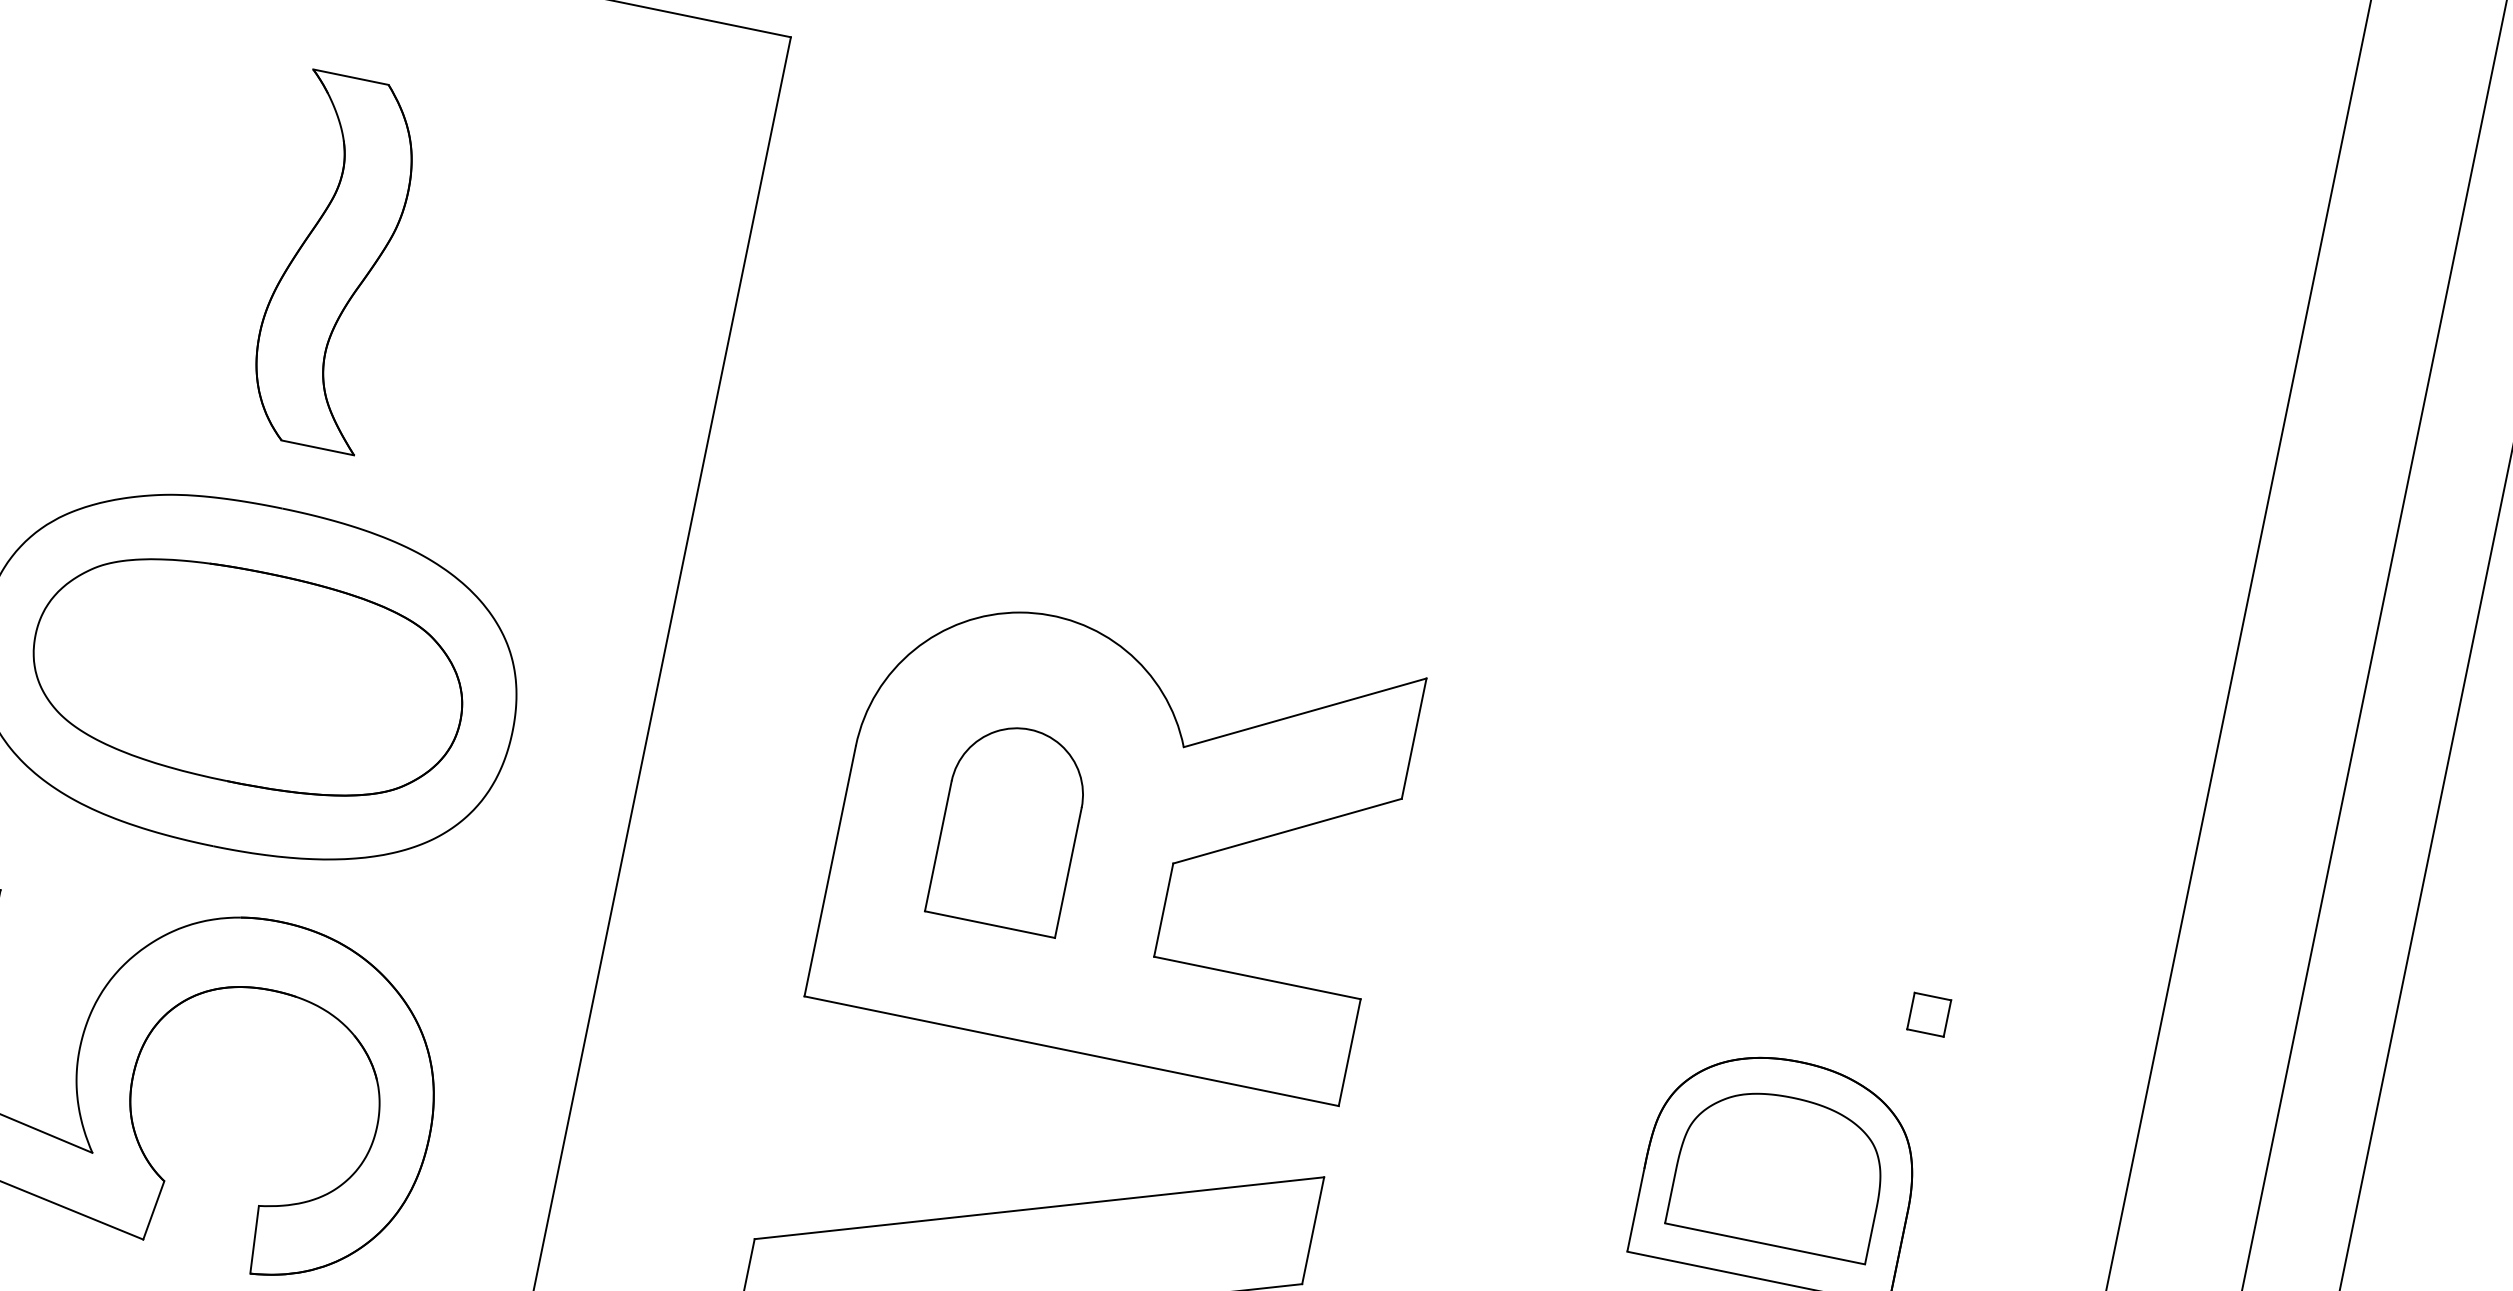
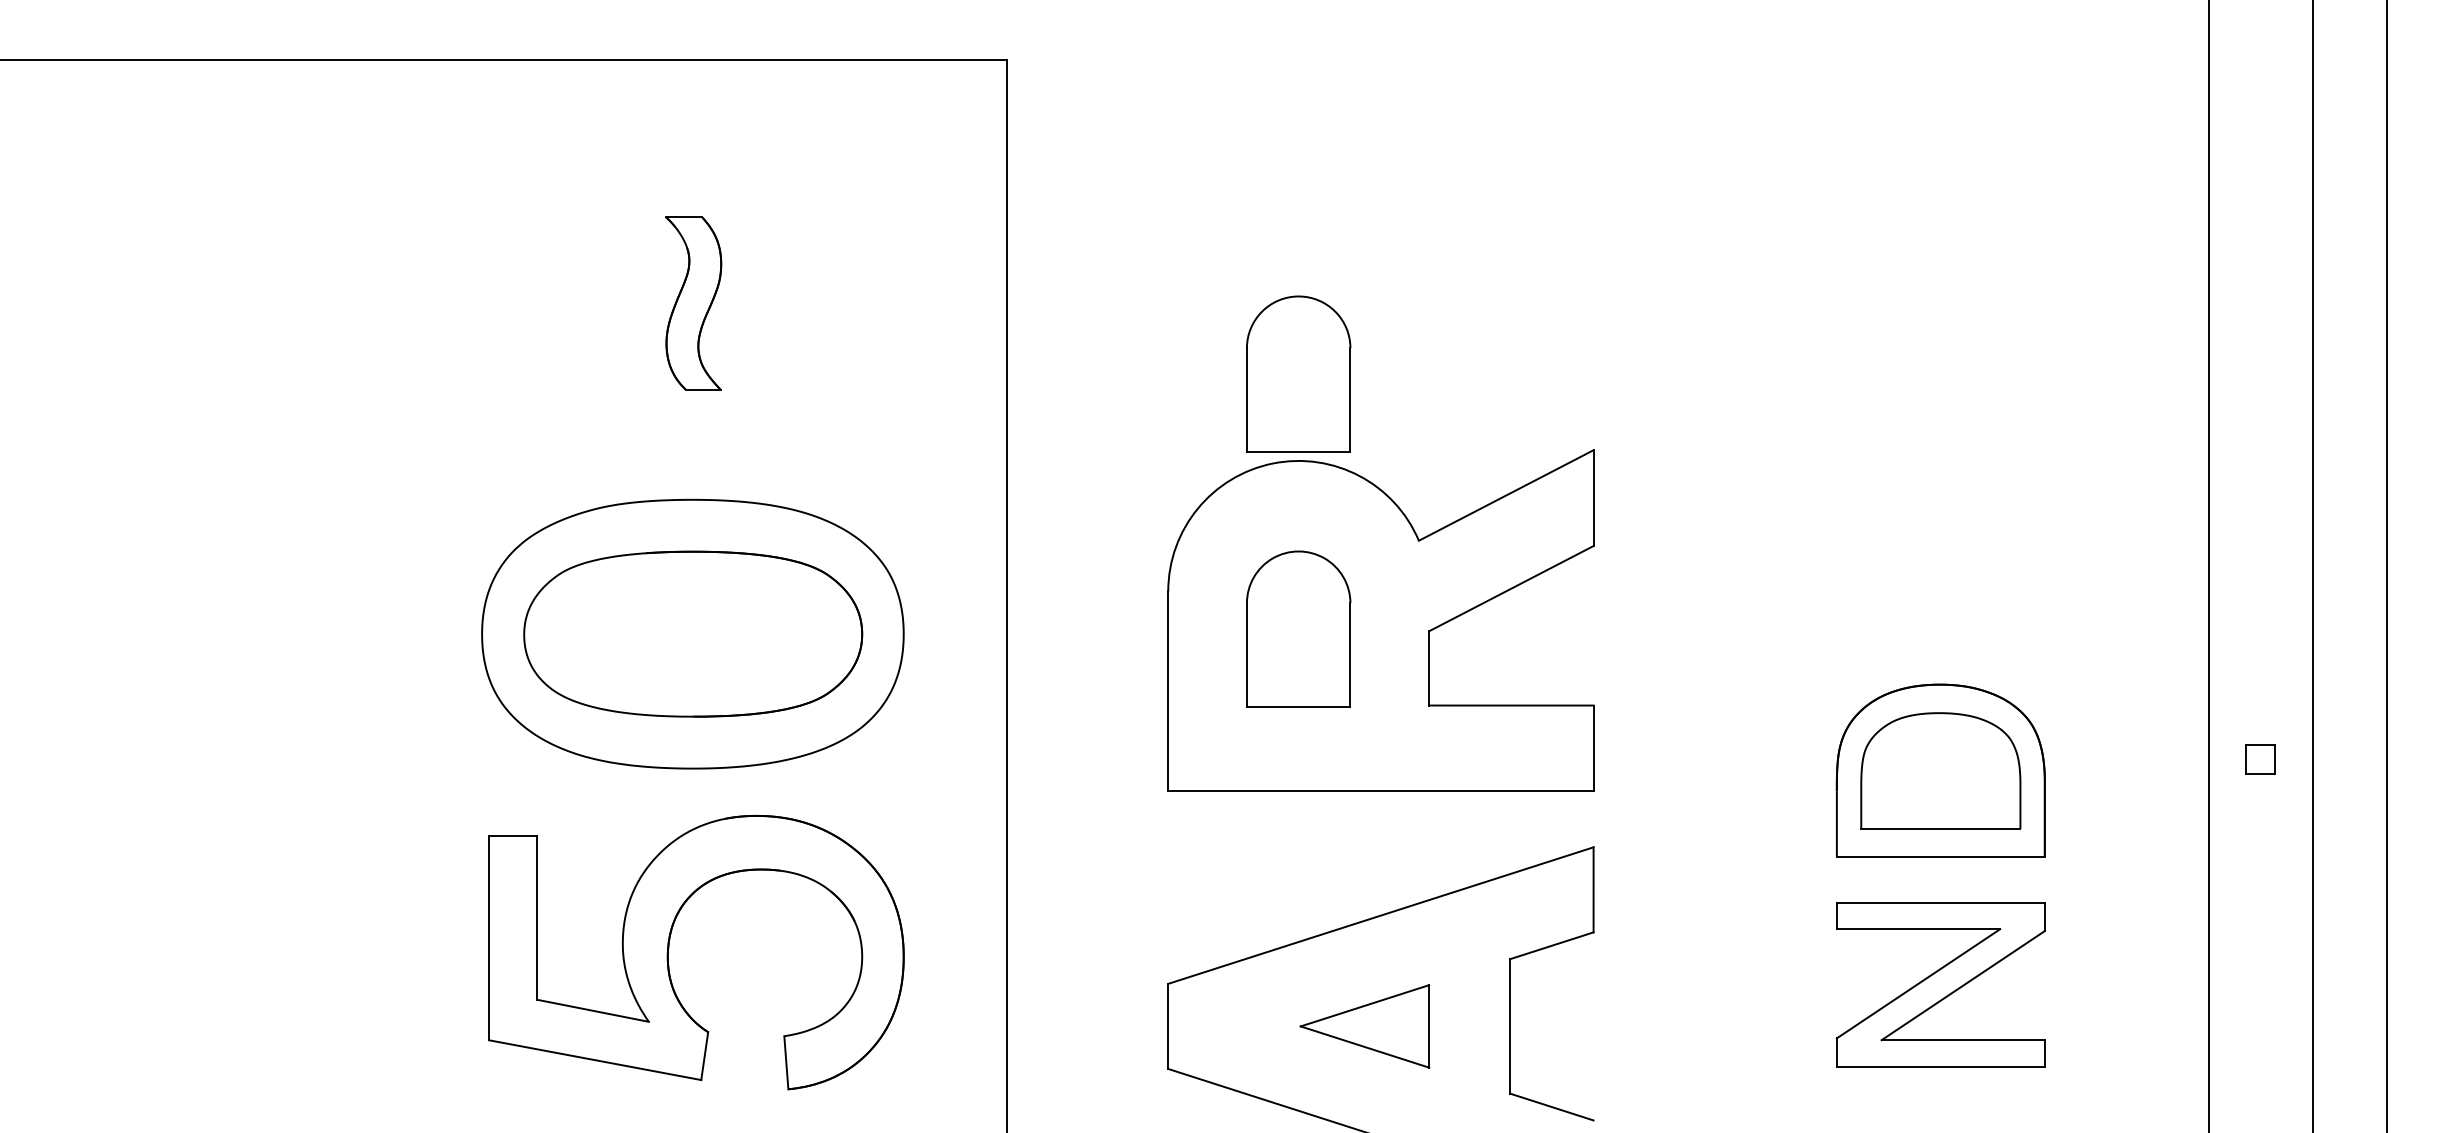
part: (333, 262) -> (693, 303), size x0.6
part: (1075, 506) -> (1298, 373), added
part: (1929, 1015) -> (2260, 759), moved

